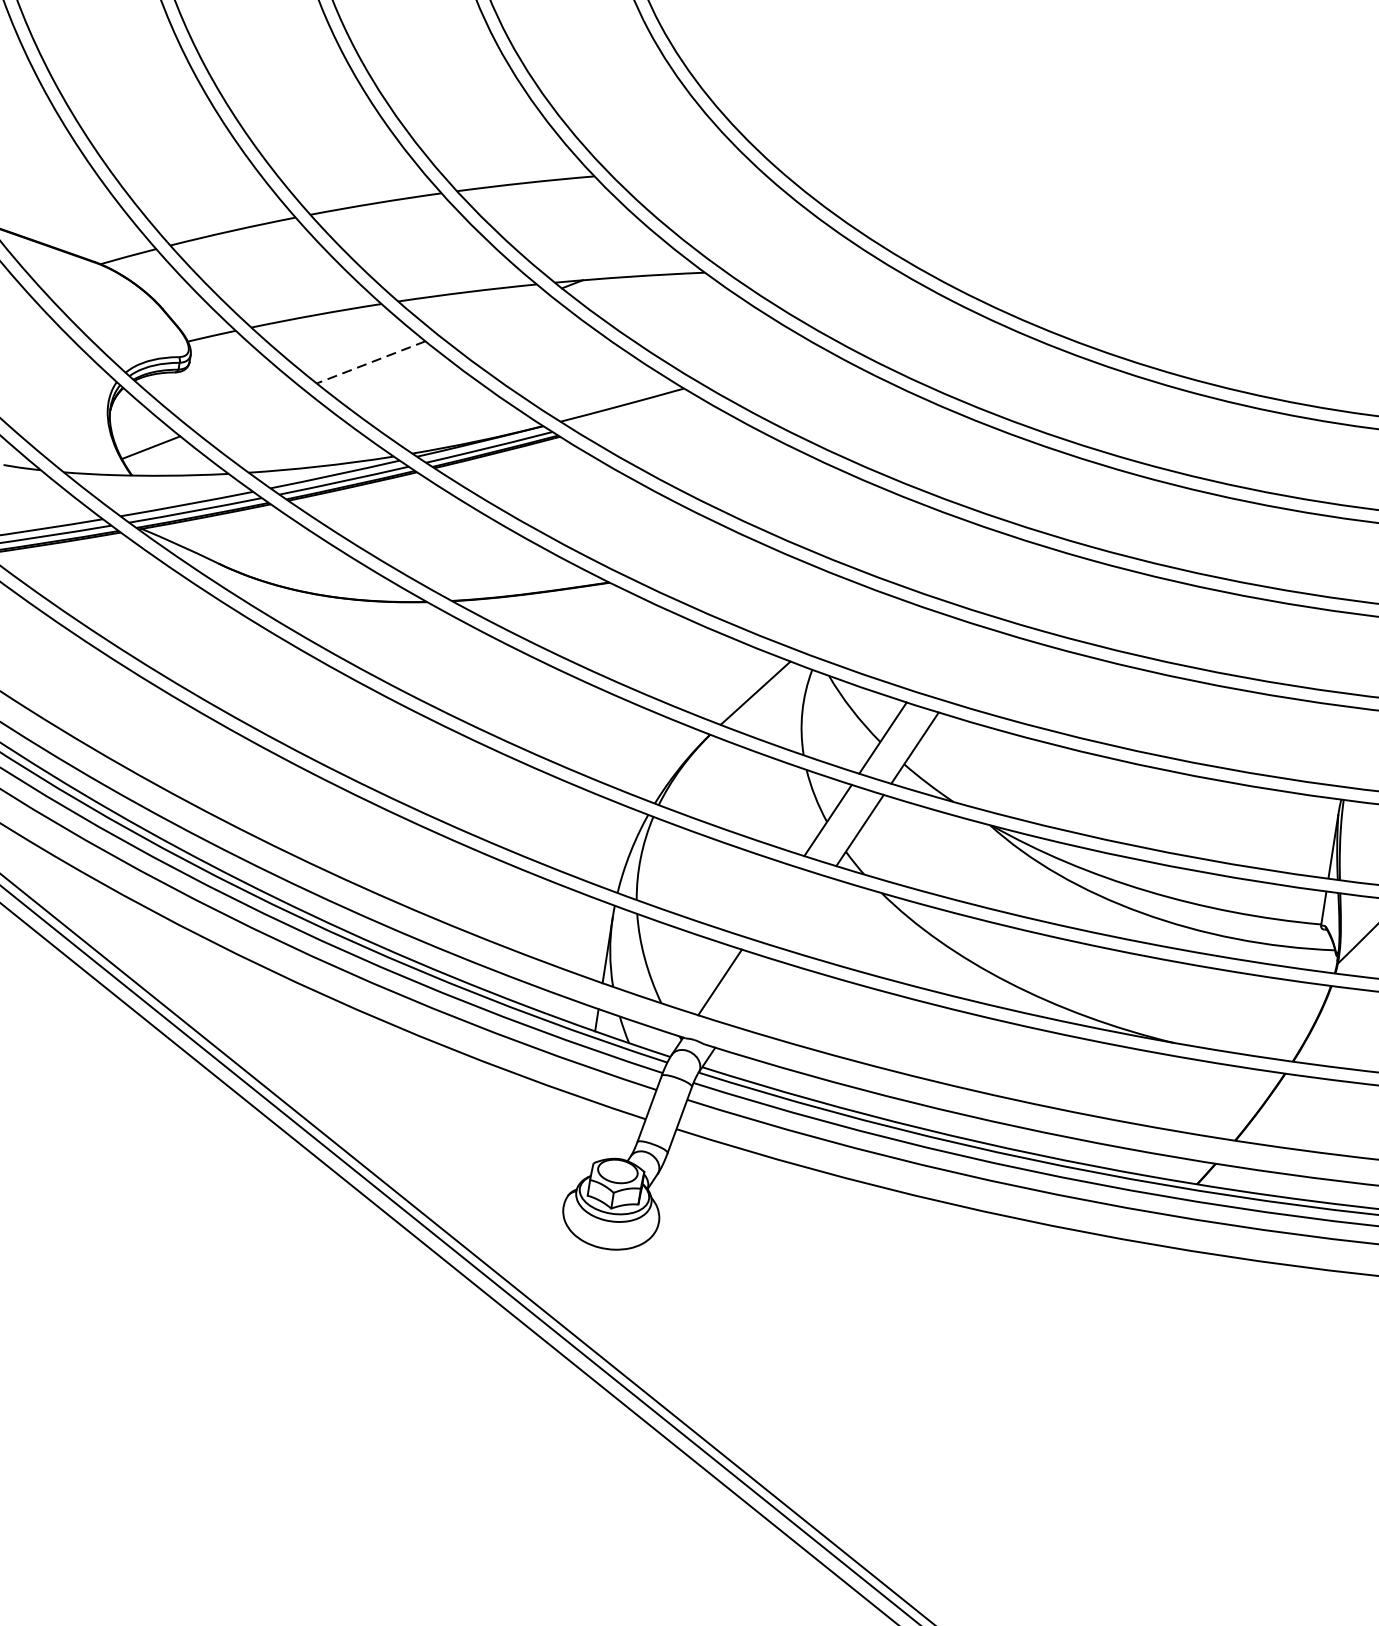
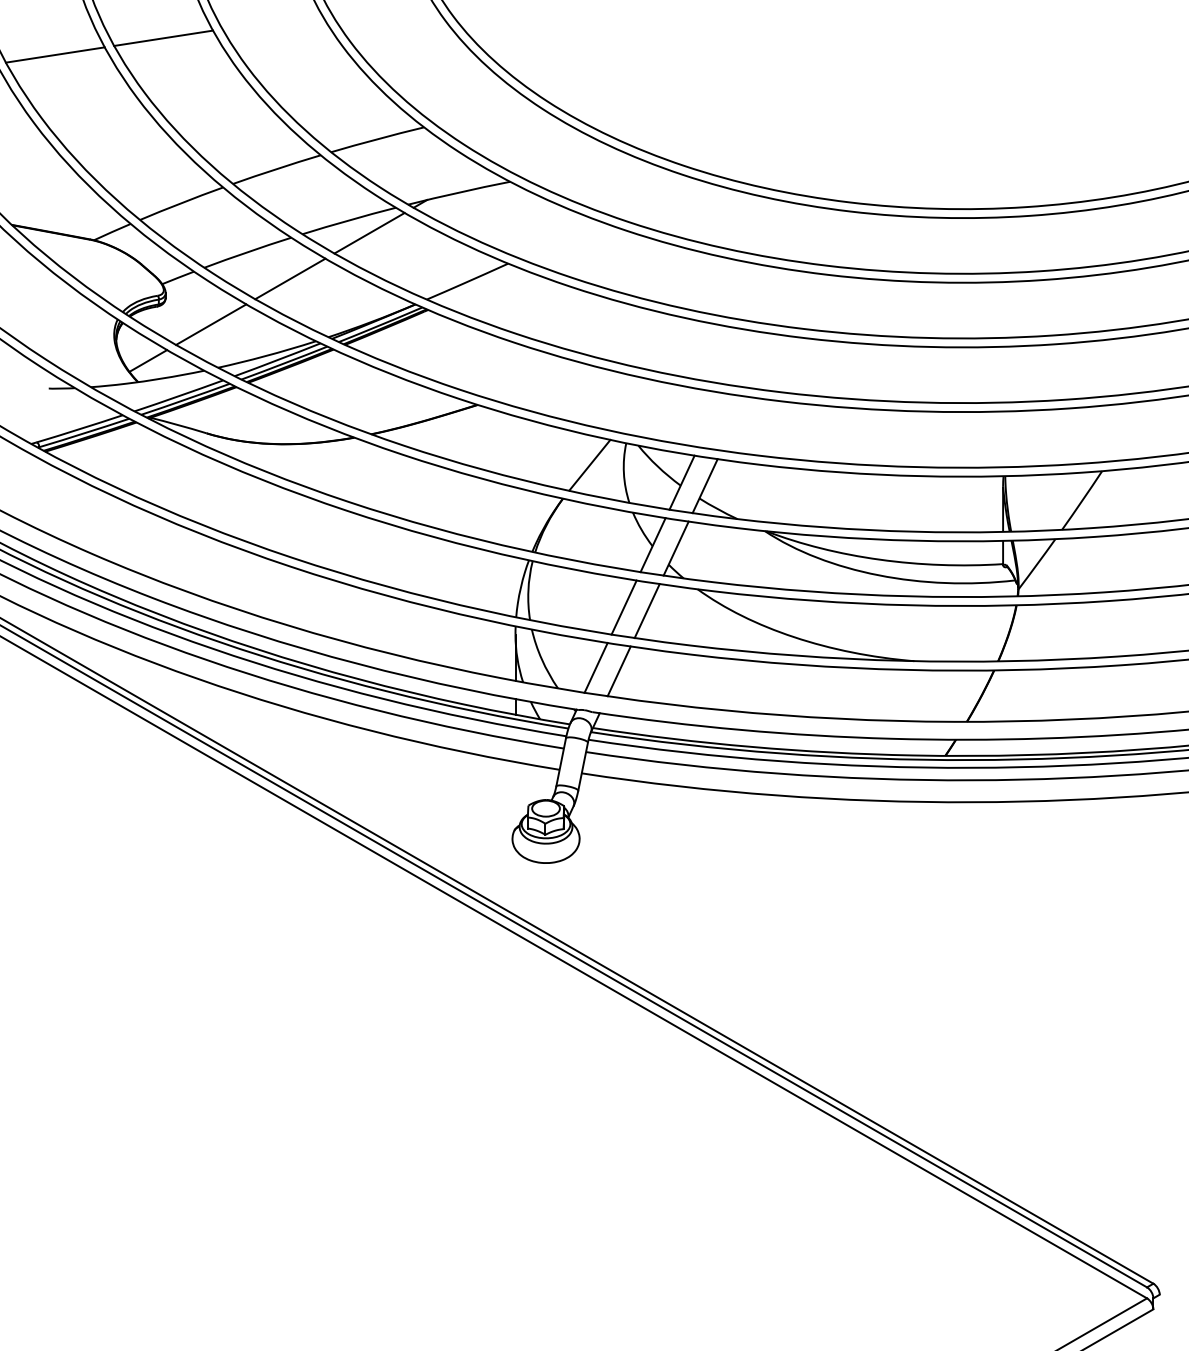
line: (493, 315) -> (369, 233), added
line: (371, 361) -> (290, 278), dashed -> solid
line: (248, 409) -> (211, 324), added
line: (772, 902) -> (623, 607), added
line: (804, 913) -> (646, 611), added
line: (751, 992) -> (618, 671), added

